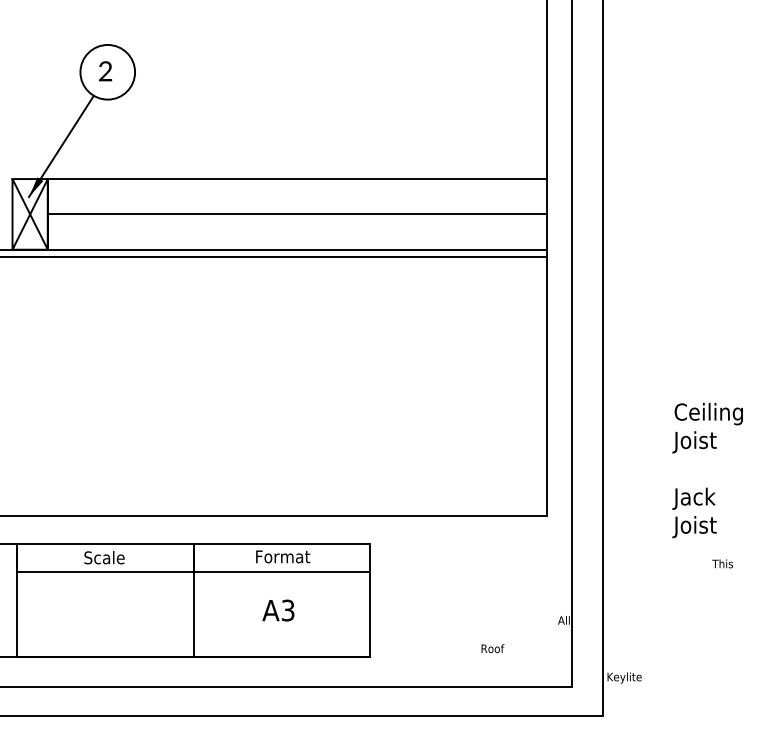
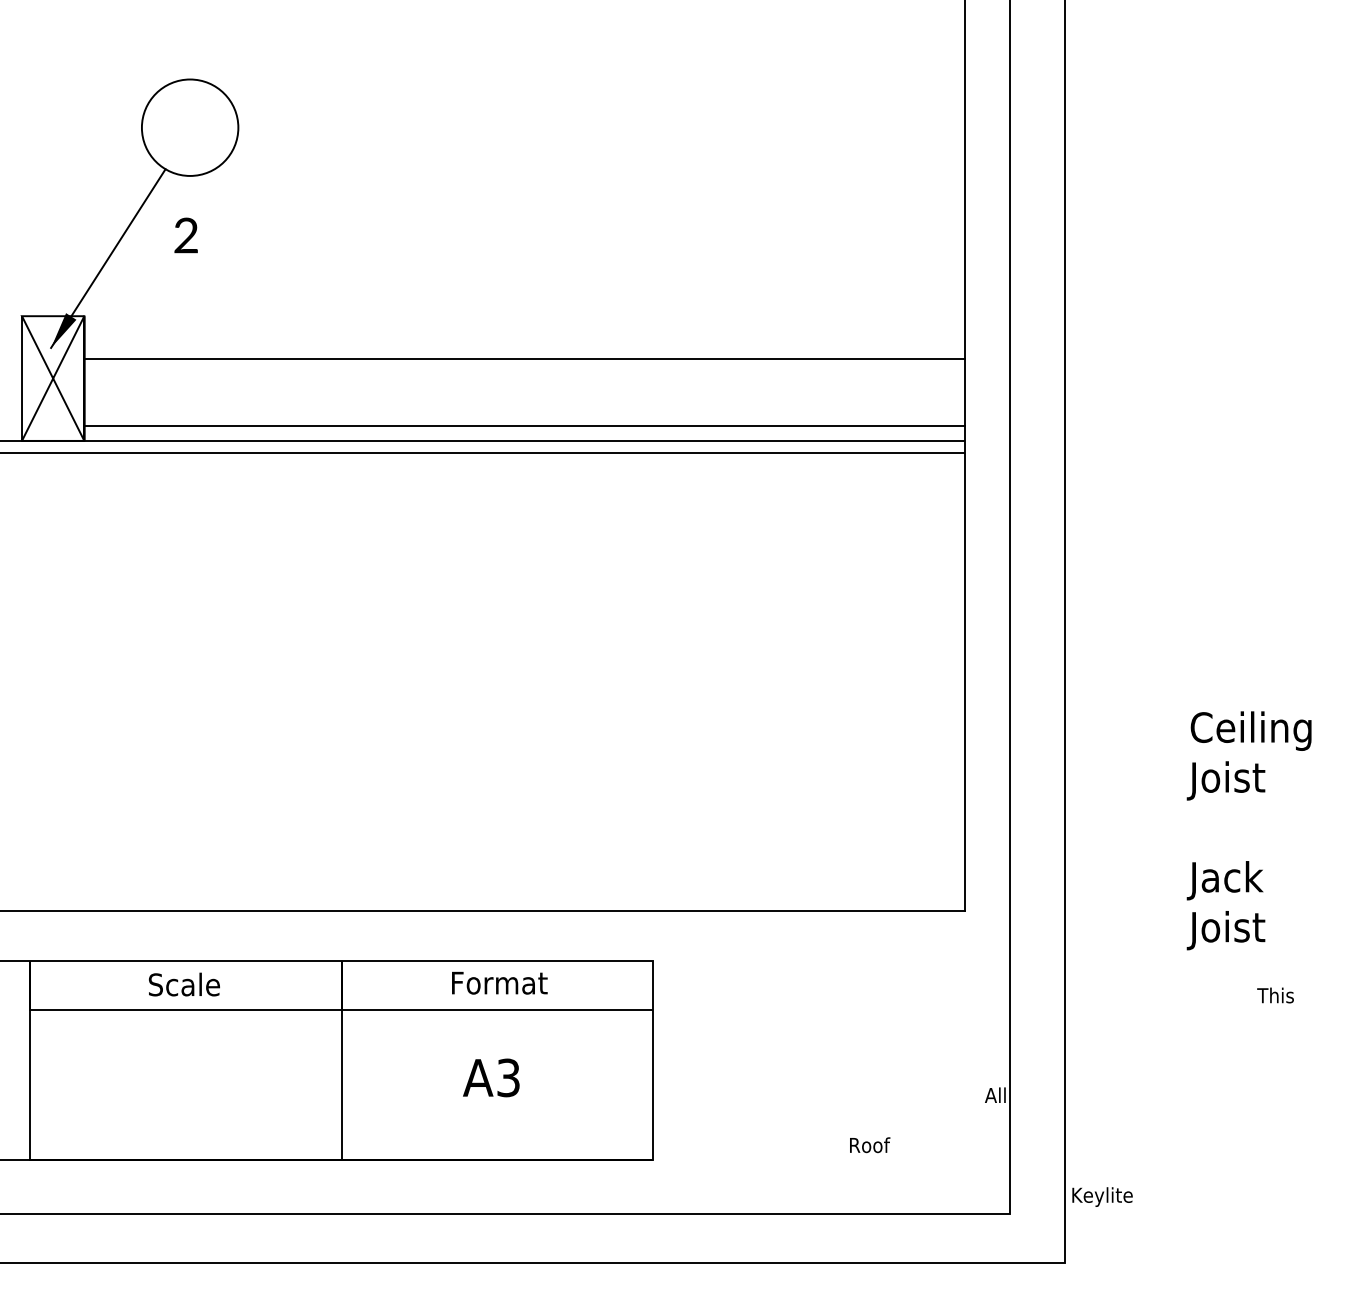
text: (105, 71) -> (186, 235), moved
line: (296, 179) -> (523, 359), moved
line: (296, 214) -> (523, 426), moved

